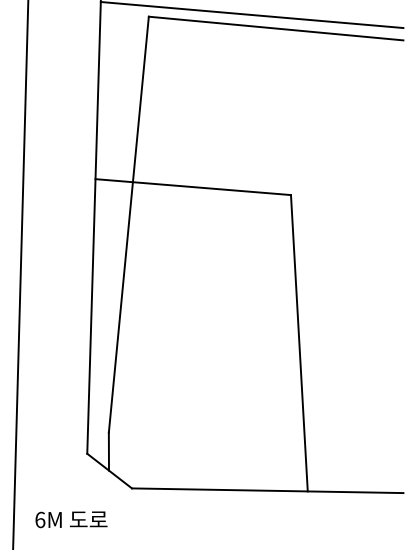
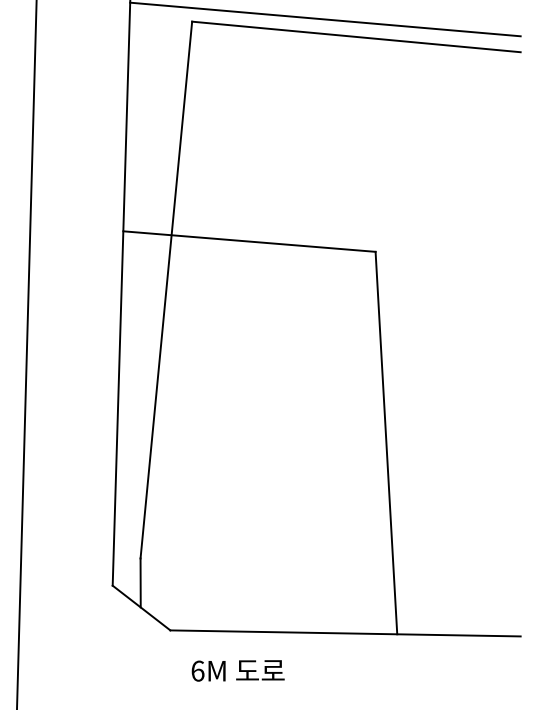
text: (71, 519) -> (238, 670), moved

